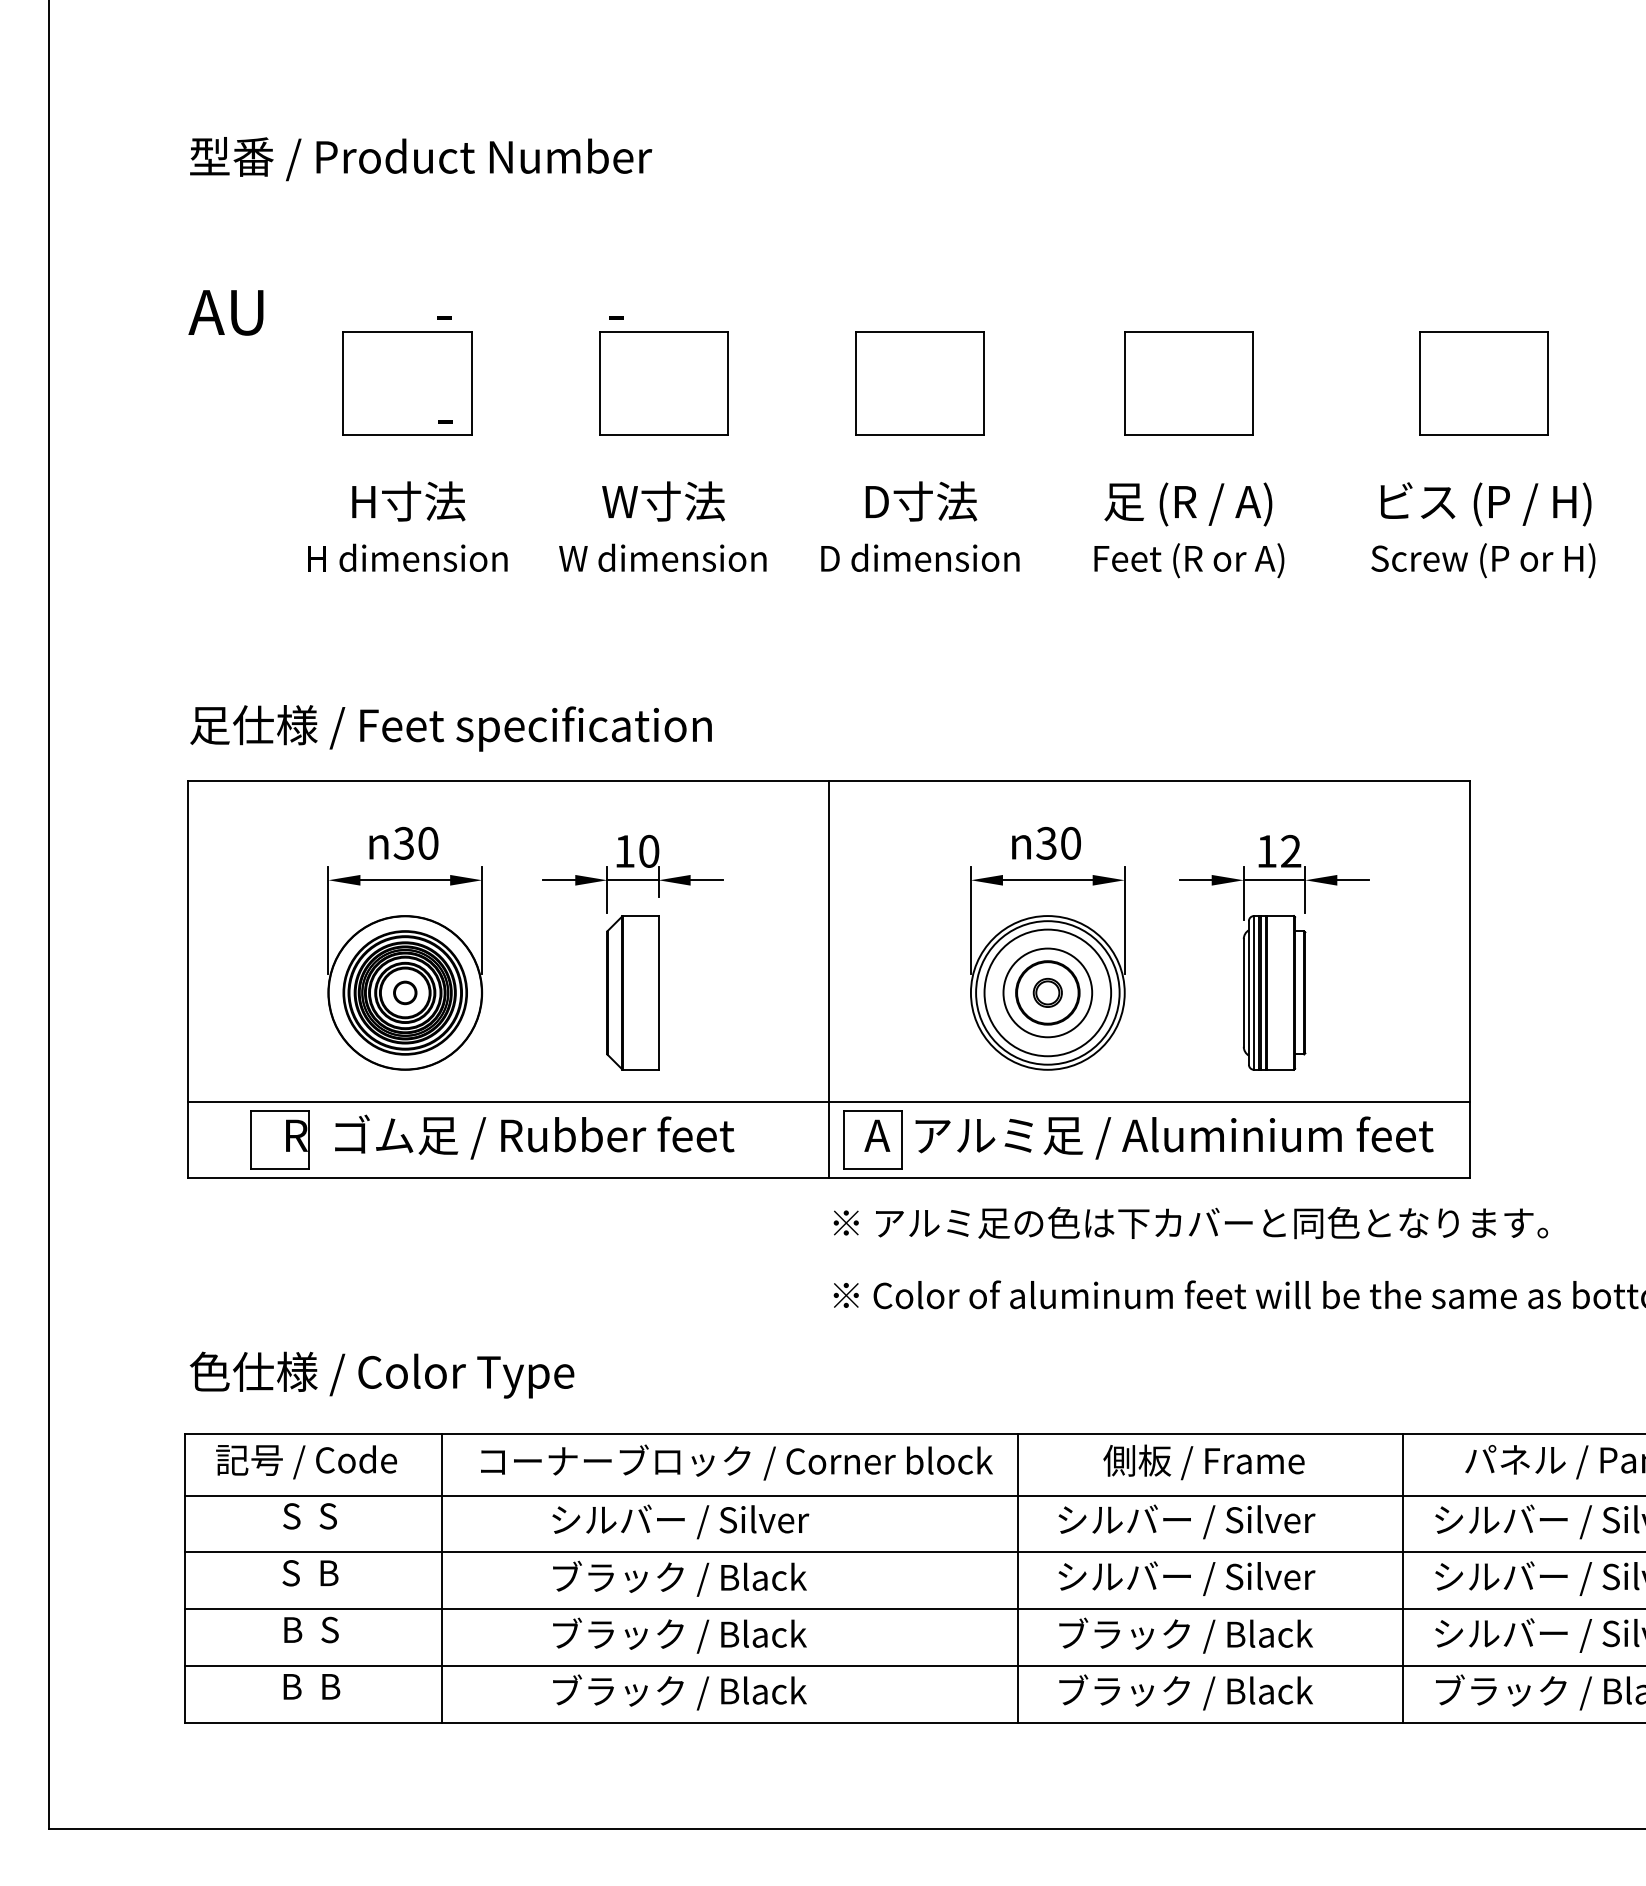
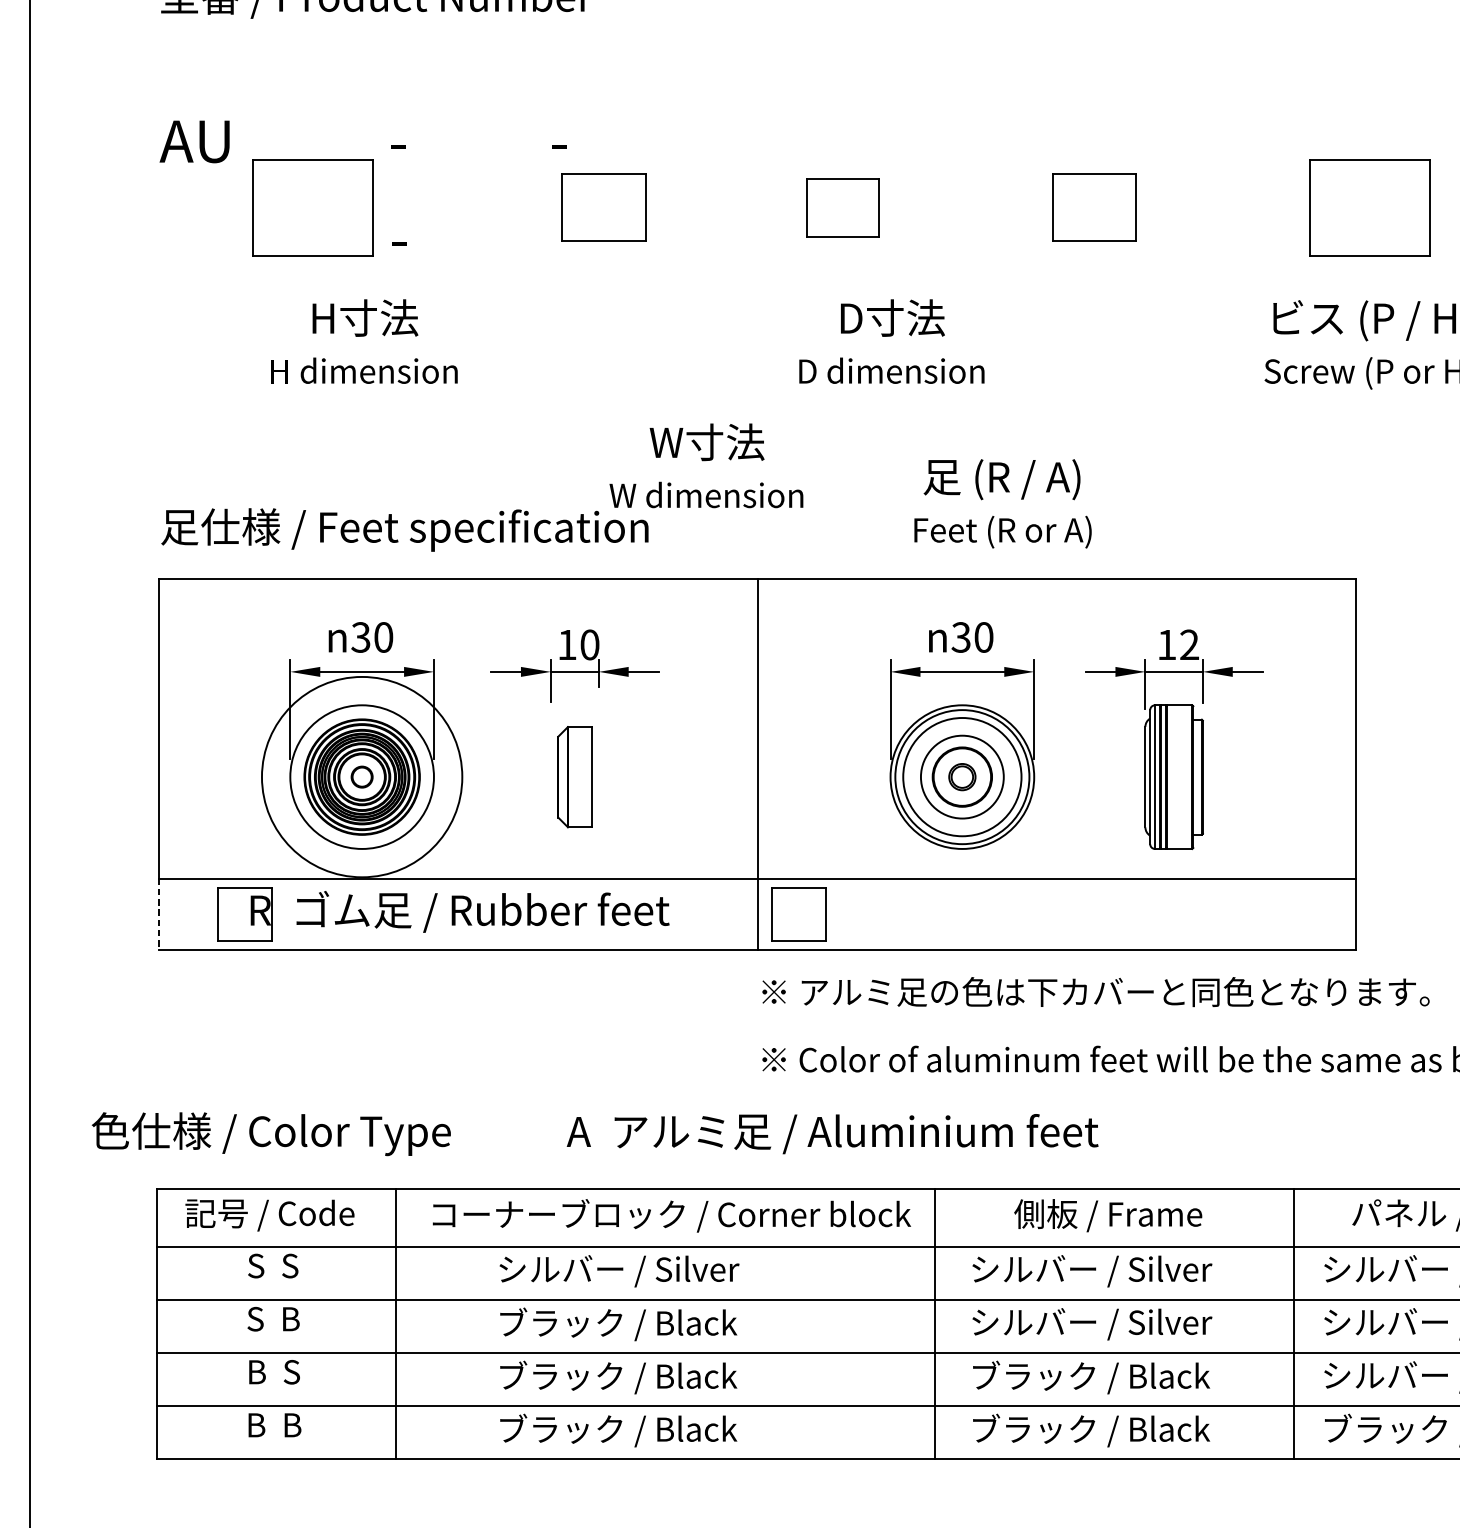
part: (407, 383) -> (312, 207), moved
part: (663, 383) -> (603, 207), size x0.7
part: (919, 383) -> (842, 207), size x0.6
part: (1188, 383) -> (1093, 207), size x0.7
text: (662, 526) -> (706, 465), moved
text: (920, 526) -> (892, 341), moved
text: (1189, 530) -> (1003, 503), moved
circle: (404, 992) -> (361, 776), size x1.4
part: (632, 992) -> (574, 776), size x0.7
text: (1148, 1137) -> (832, 1133), moved
line: (188, 1140) -> (159, 914), solid -> dashed
text: (381, 1374) -> (270, 1133), moved

